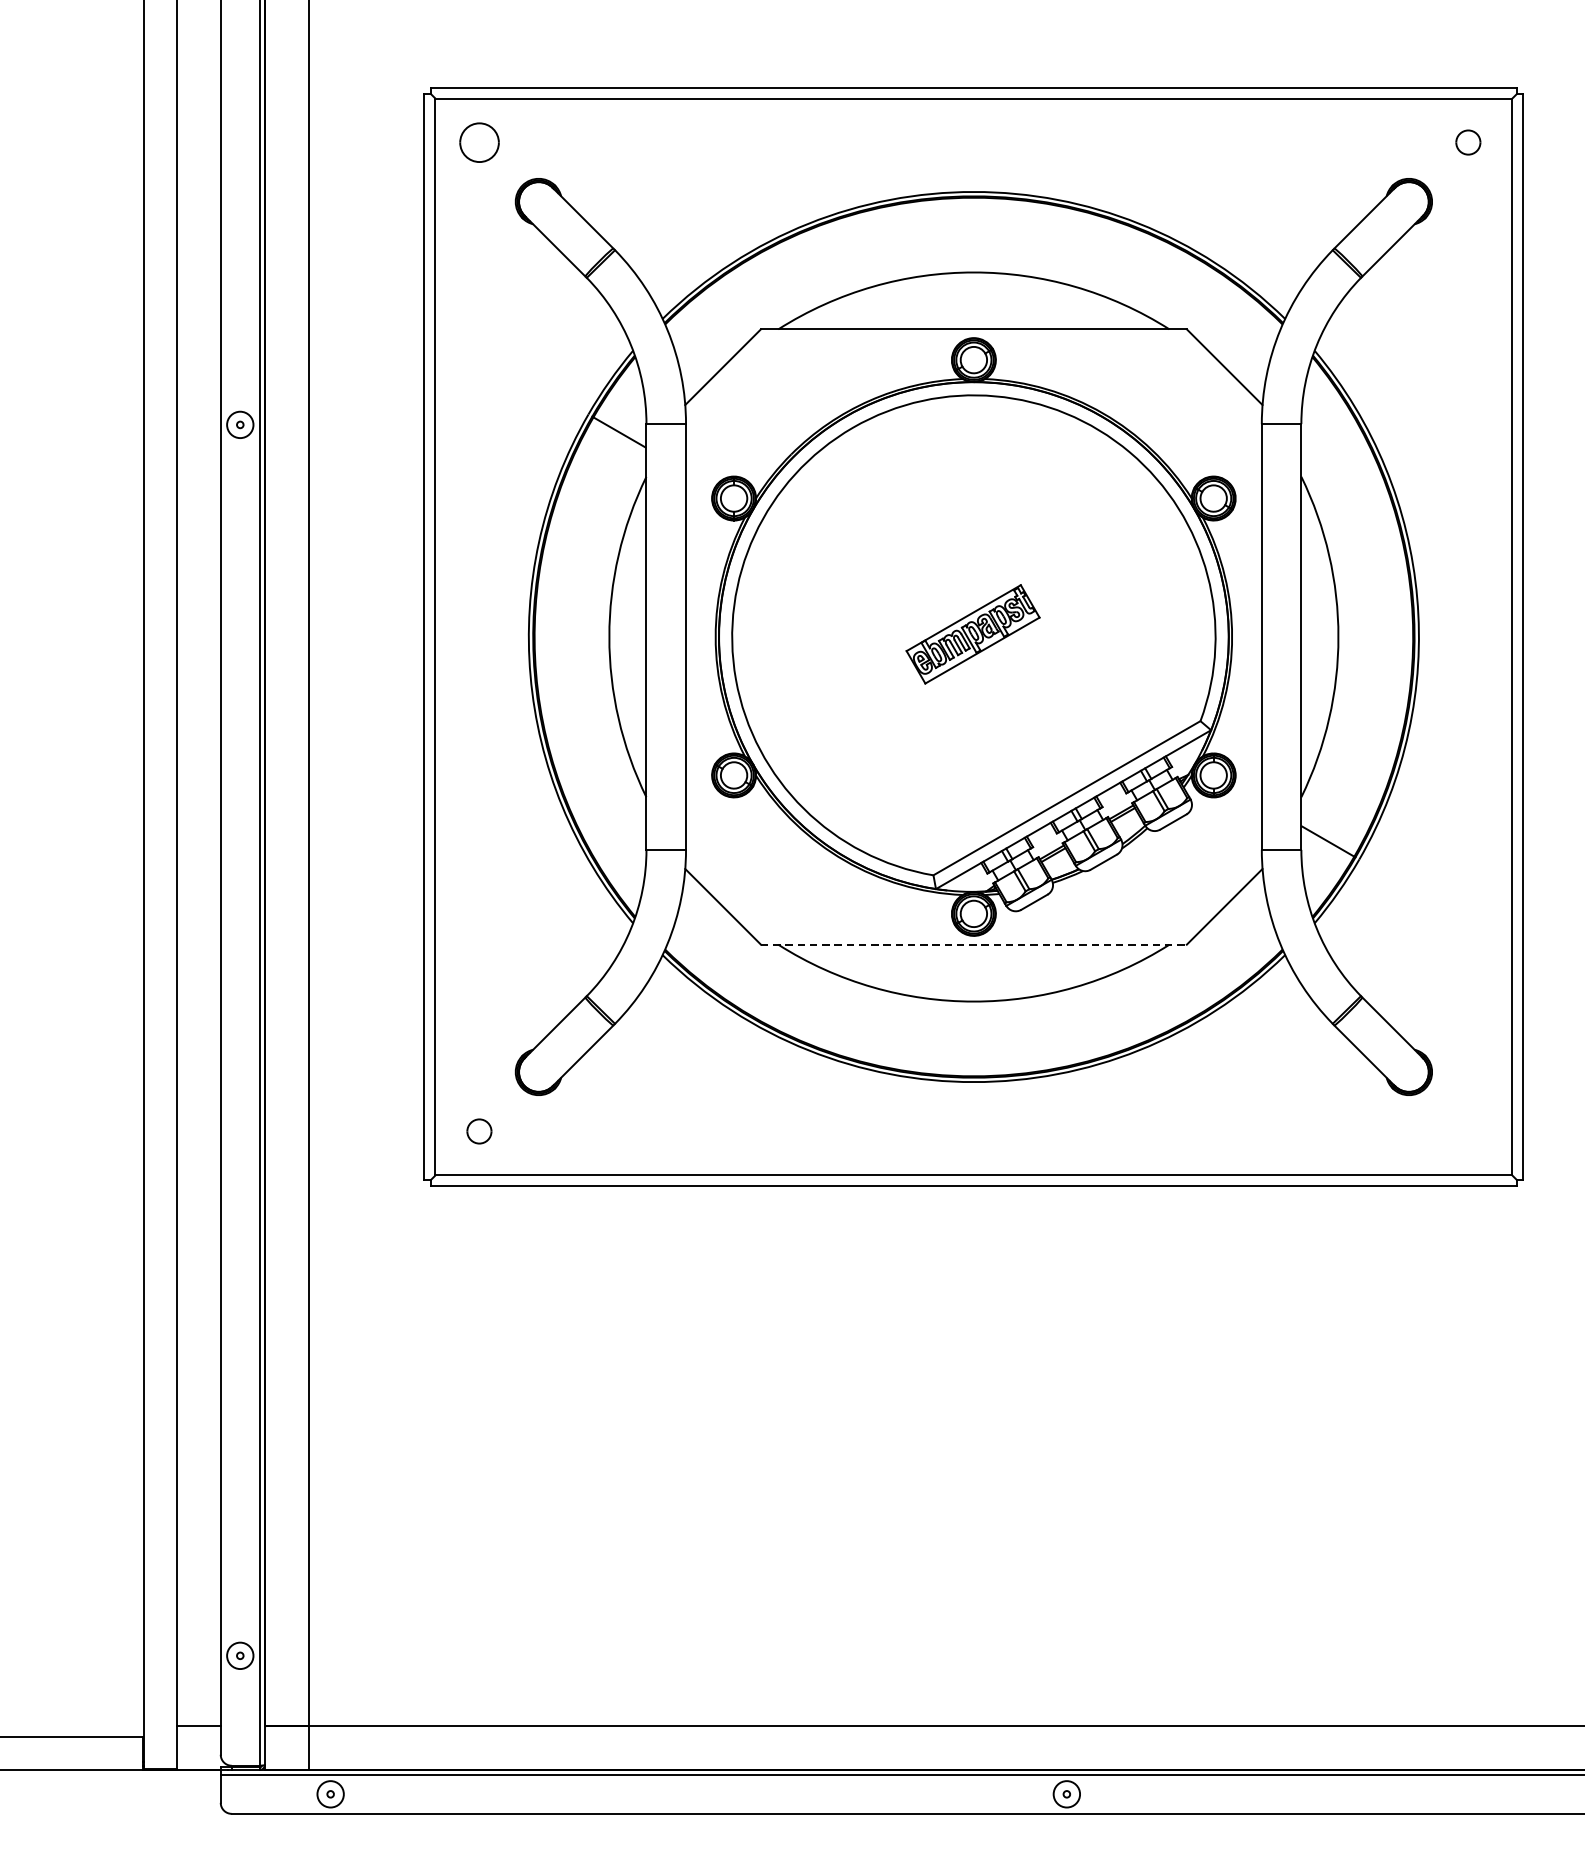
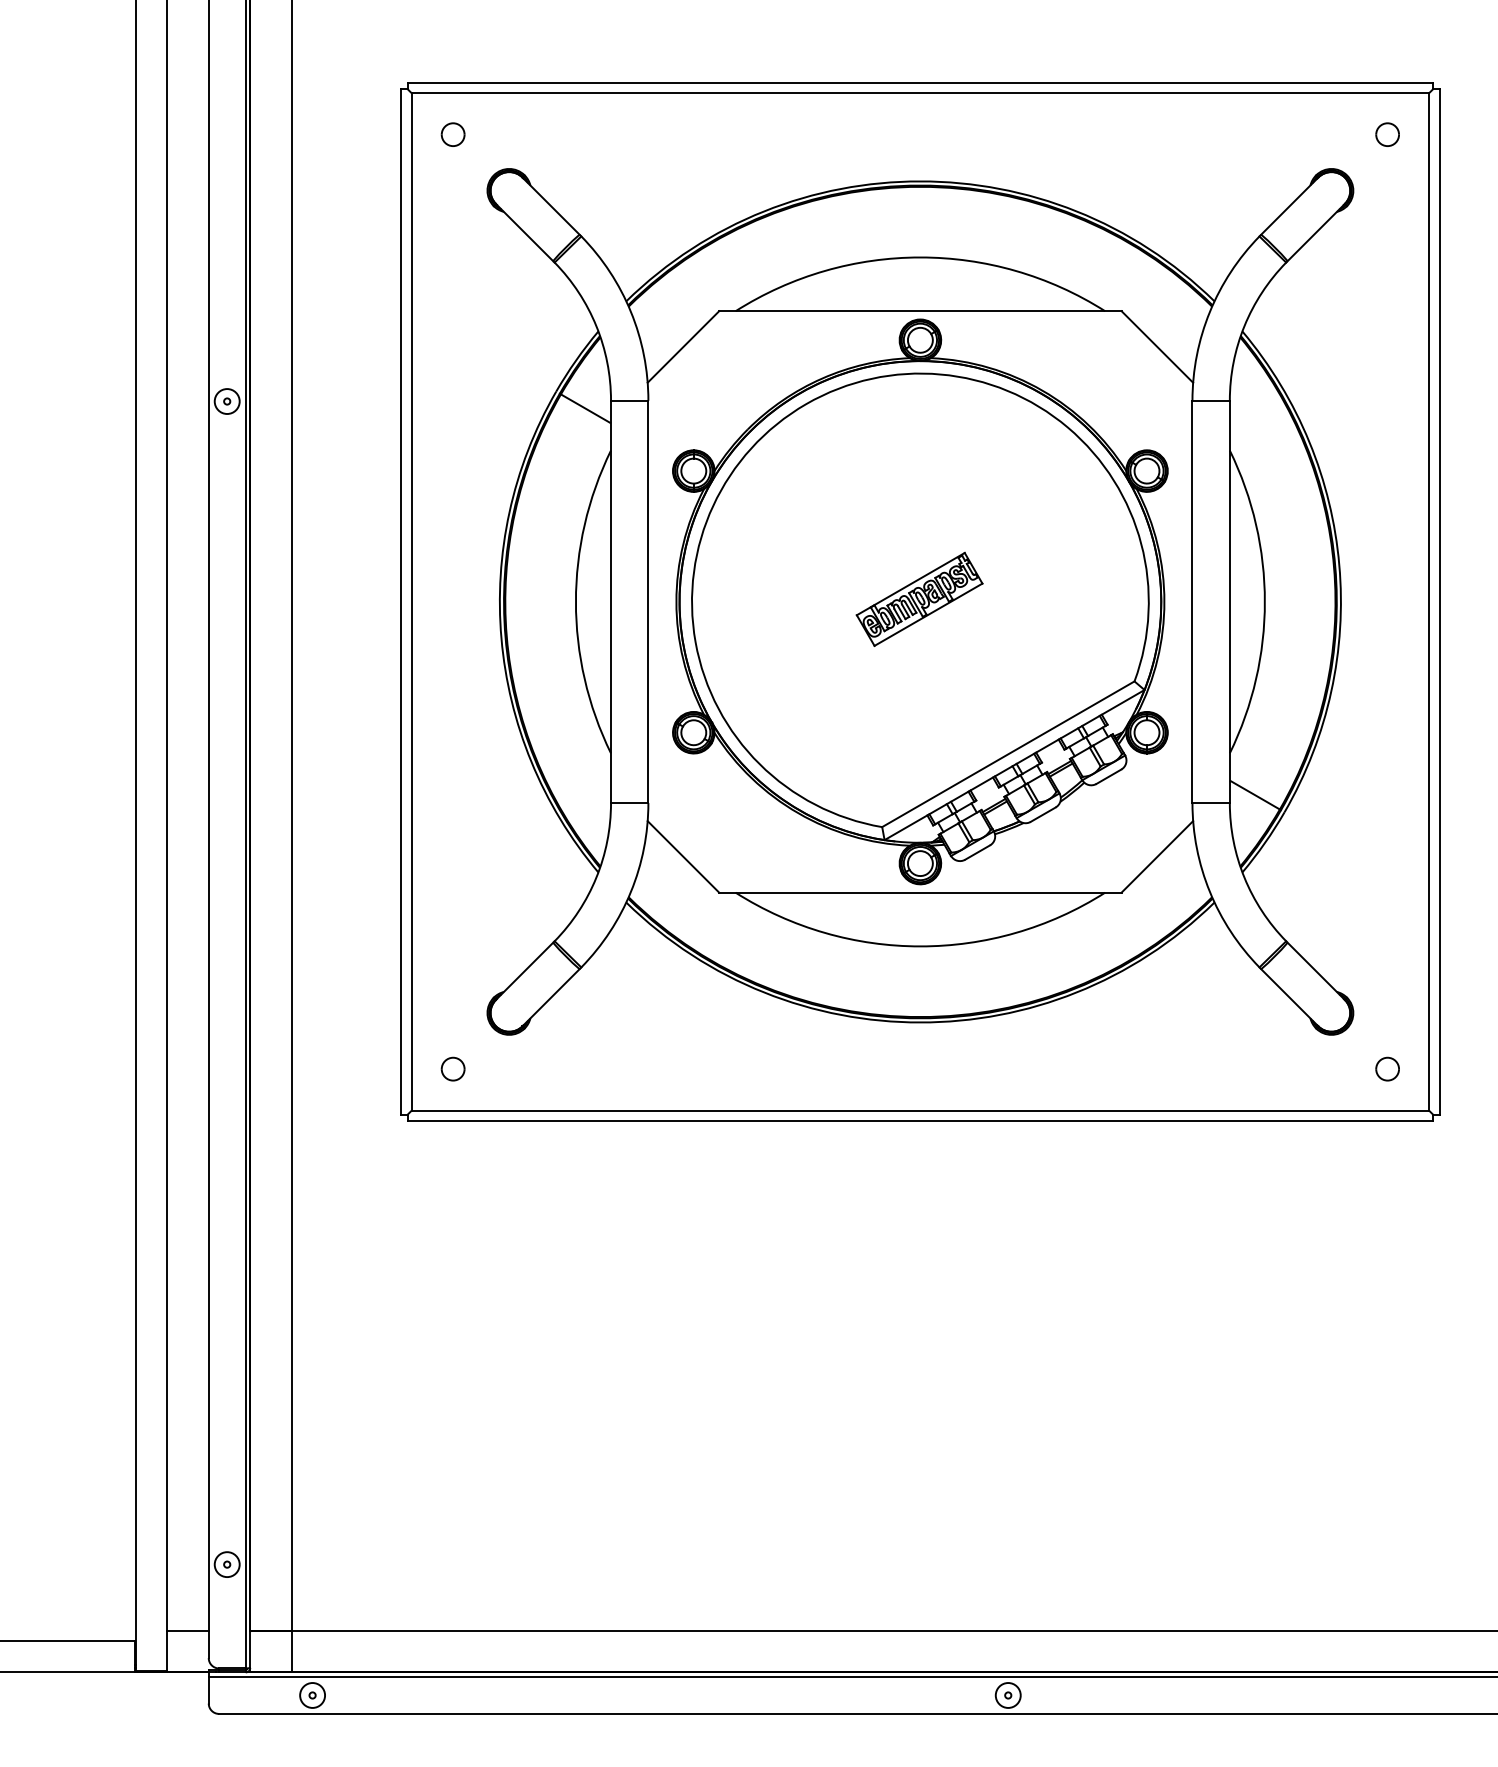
part: (478, 142) -> (452, 134), size x0.62
line: (973, 944) -> (920, 892), dashed -> solid
part: (1468, 1130) -> (1387, 1068), added

